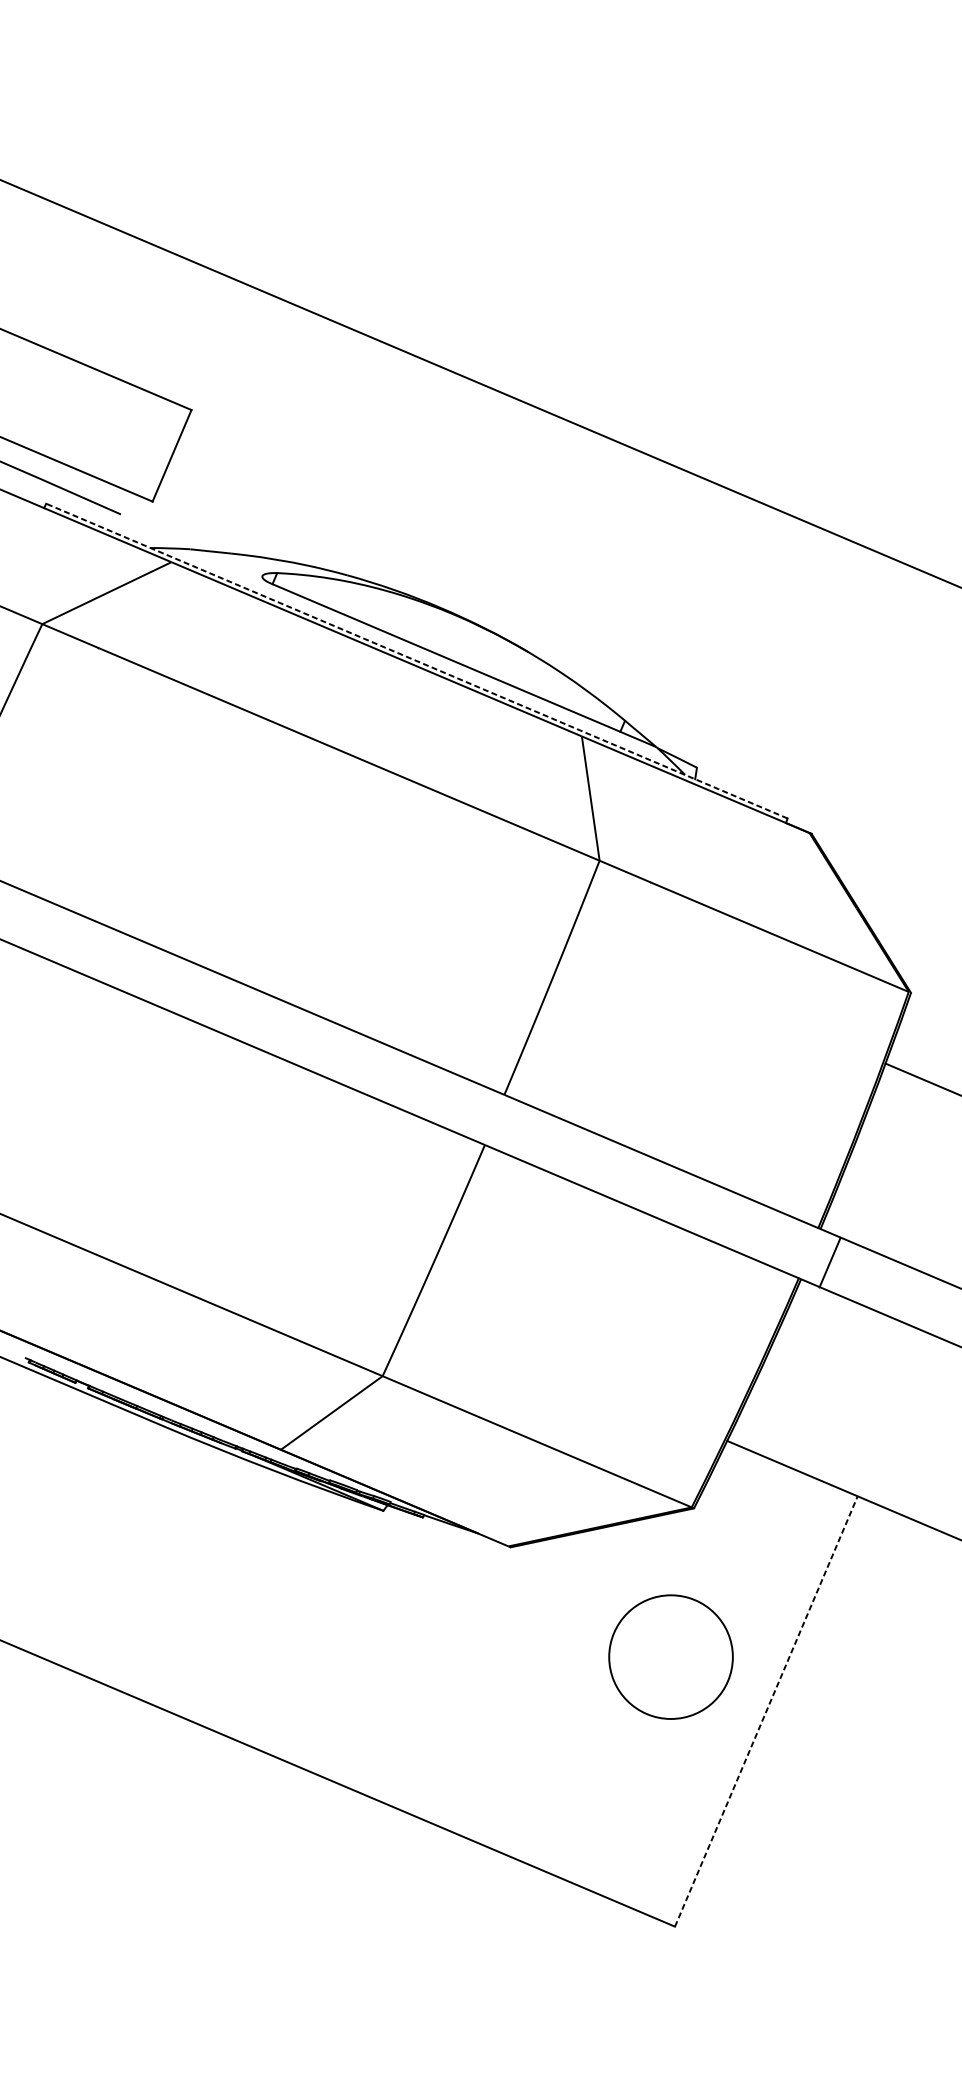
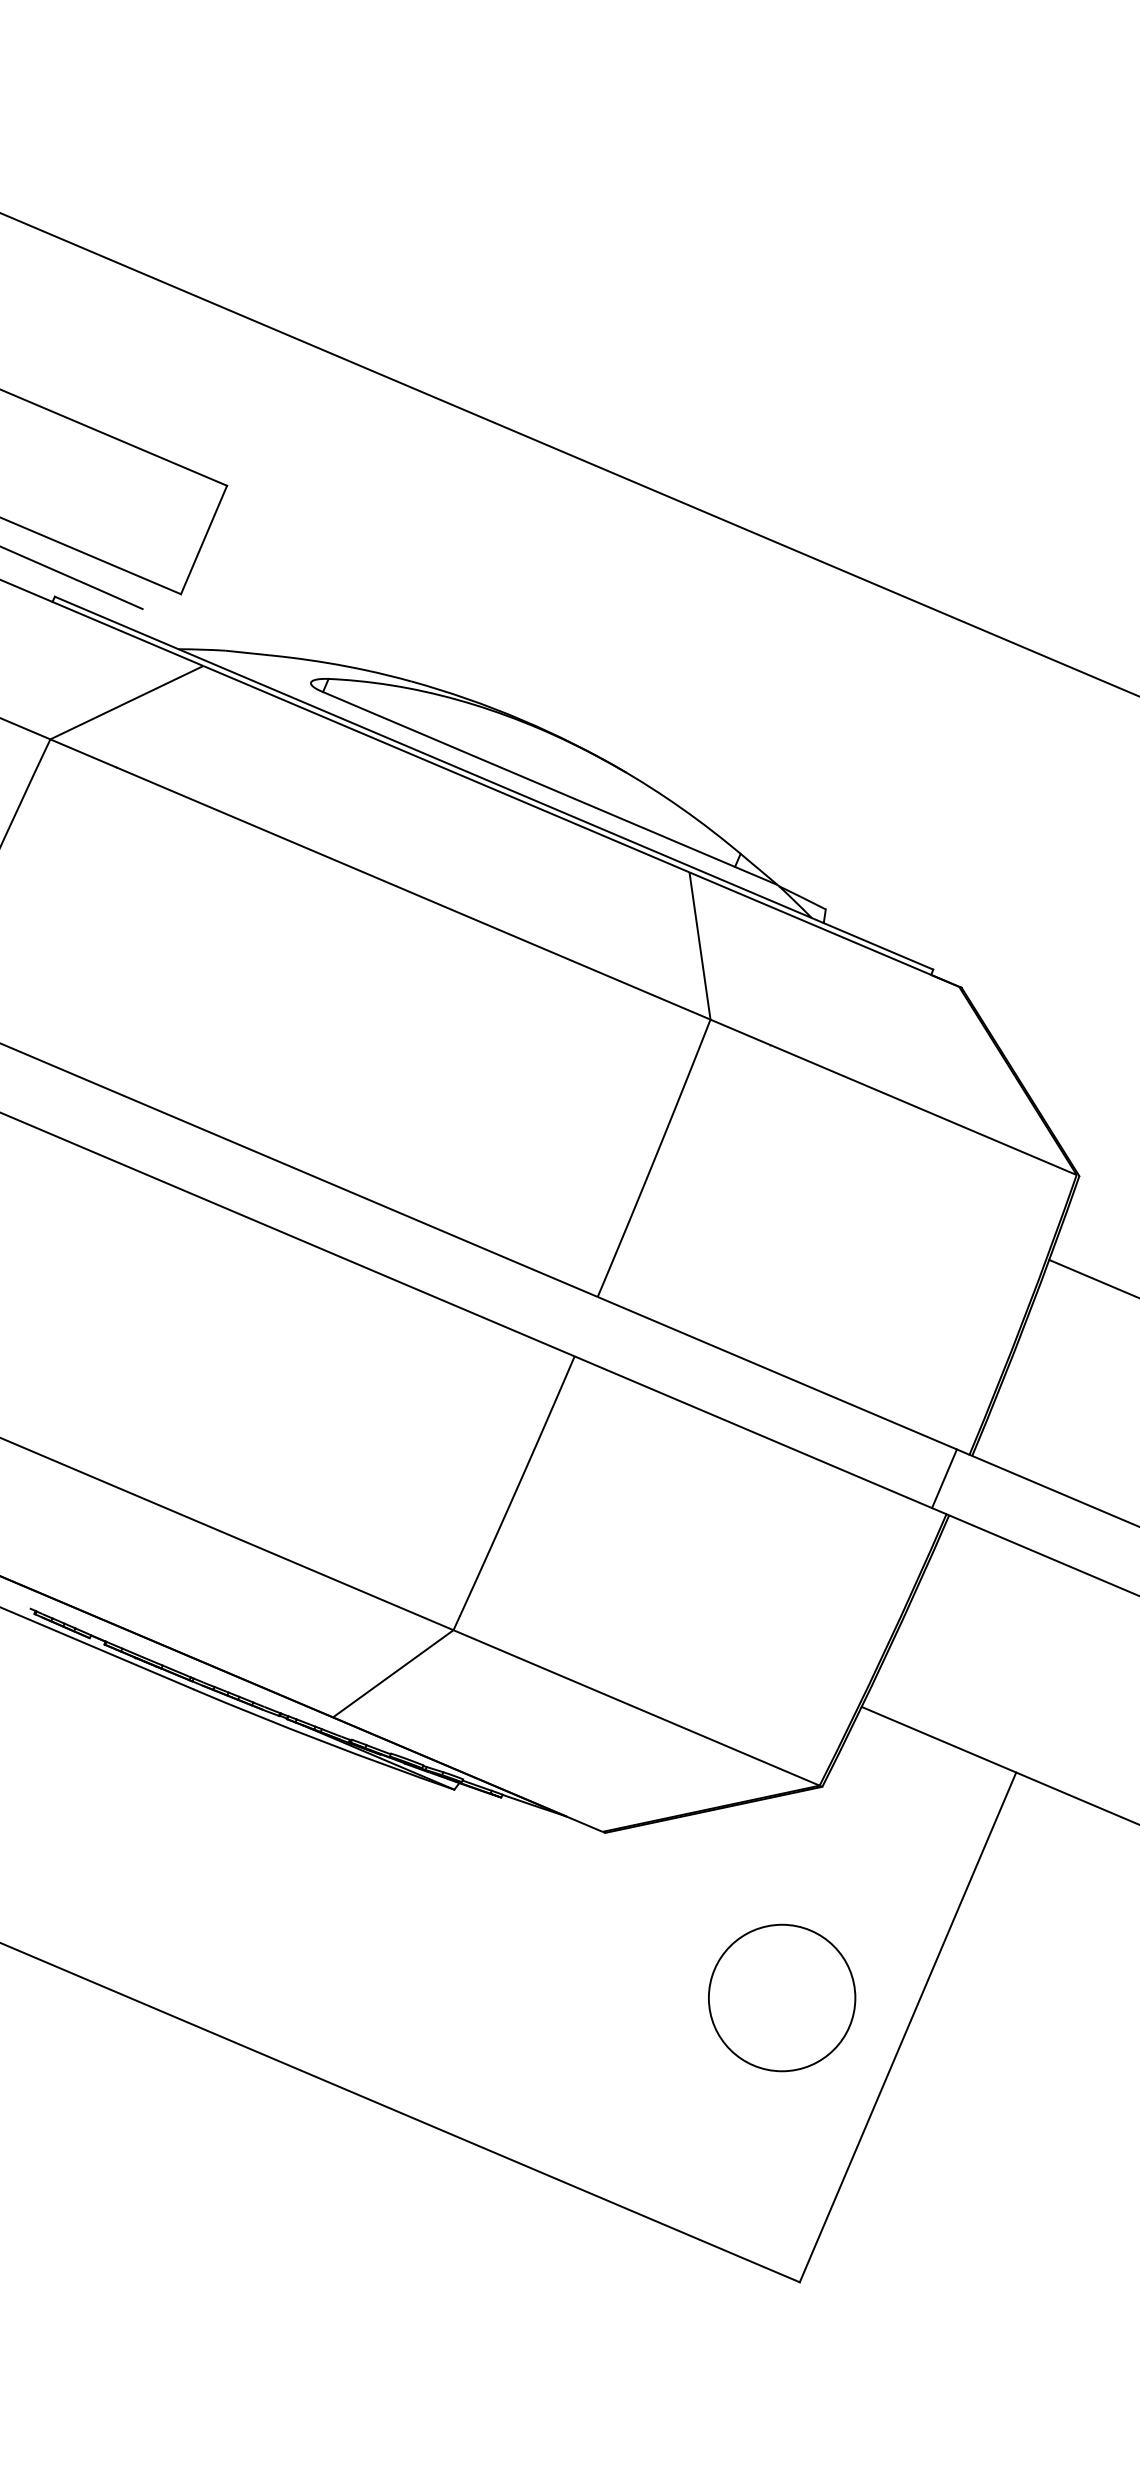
line: (416, 660) -> (493, 782), dashed -> solid
line: (830, 1262) -> (944, 1478), moved
circle: (671, 1656) -> (782, 1997), moved
line: (766, 1711) -> (908, 2027), dashed -> solid

